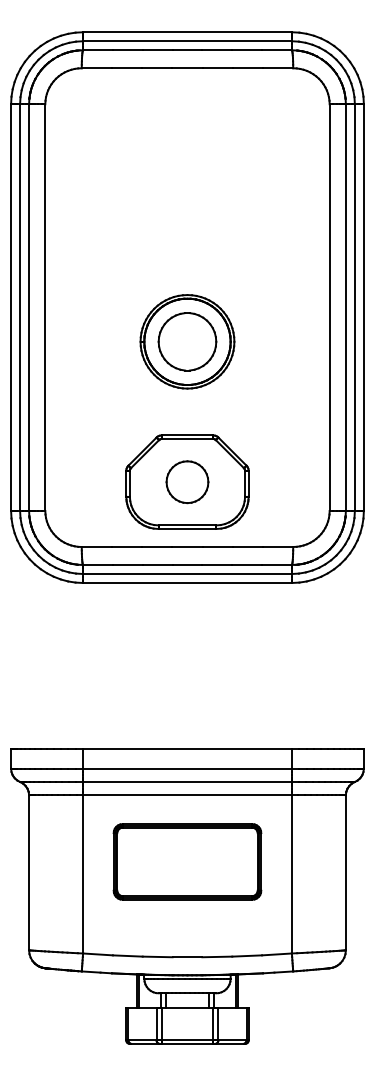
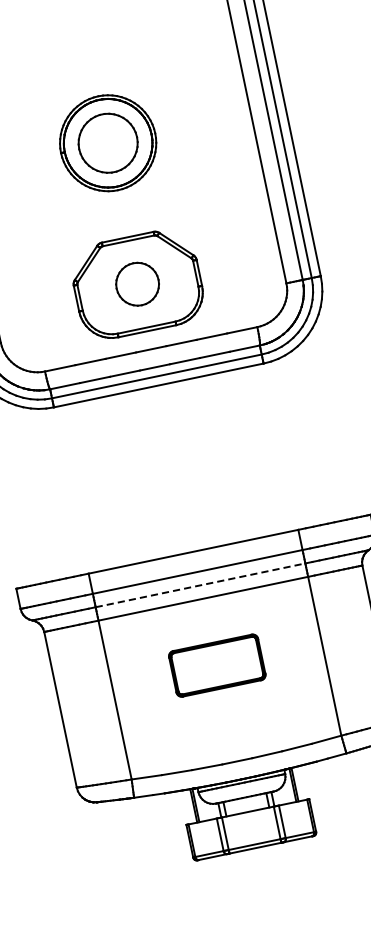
line: (187, 782) -> (200, 585), solid -> dashed
part: (187, 861) -> (217, 665), size x0.6

